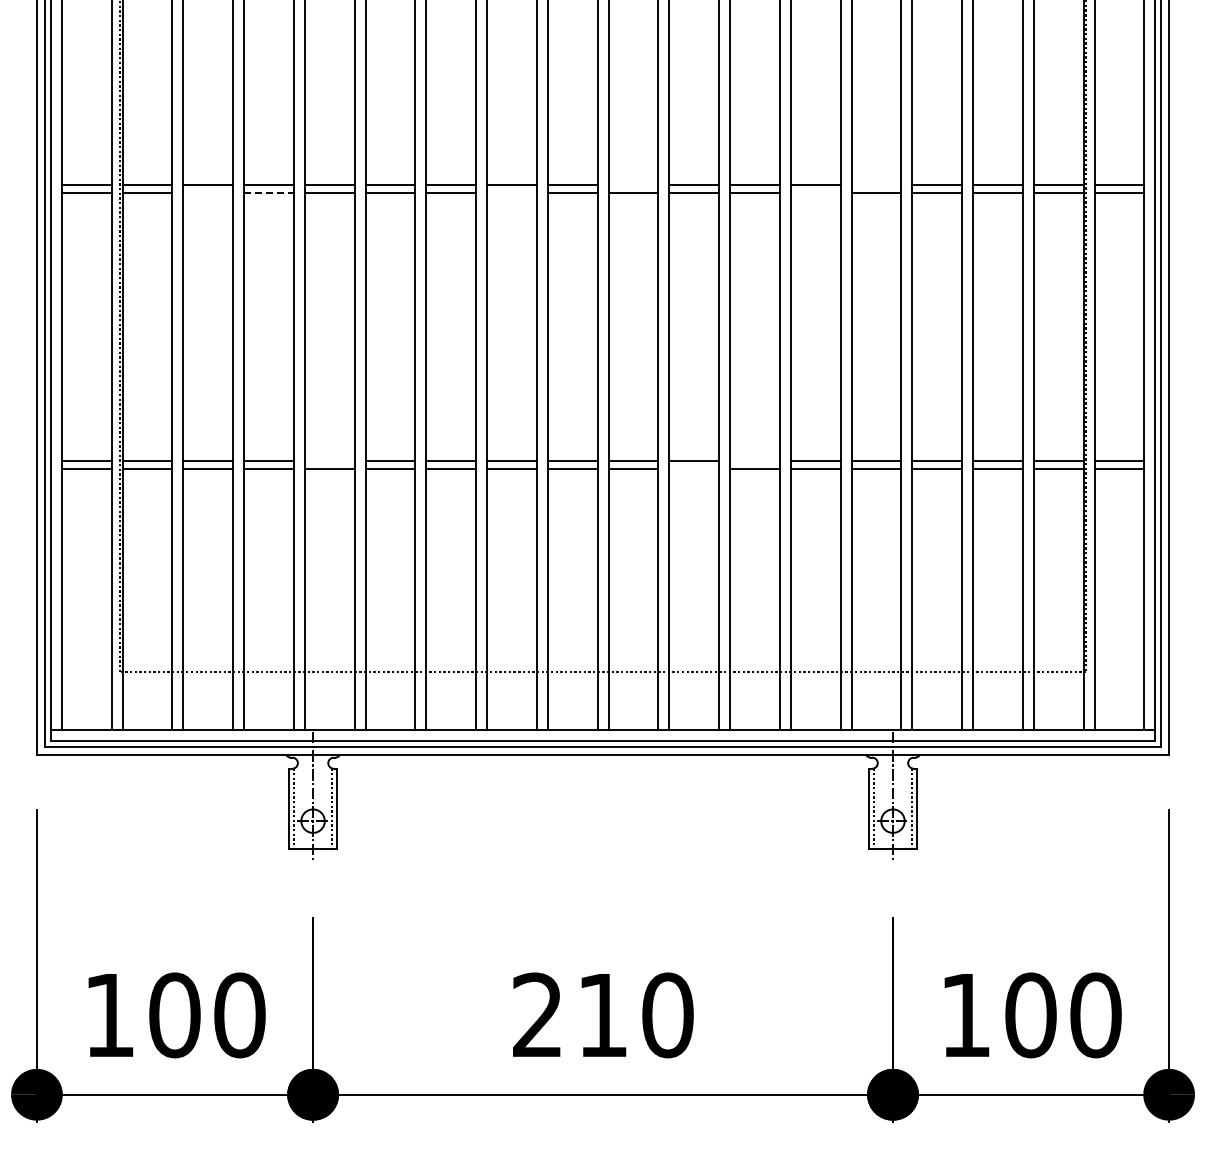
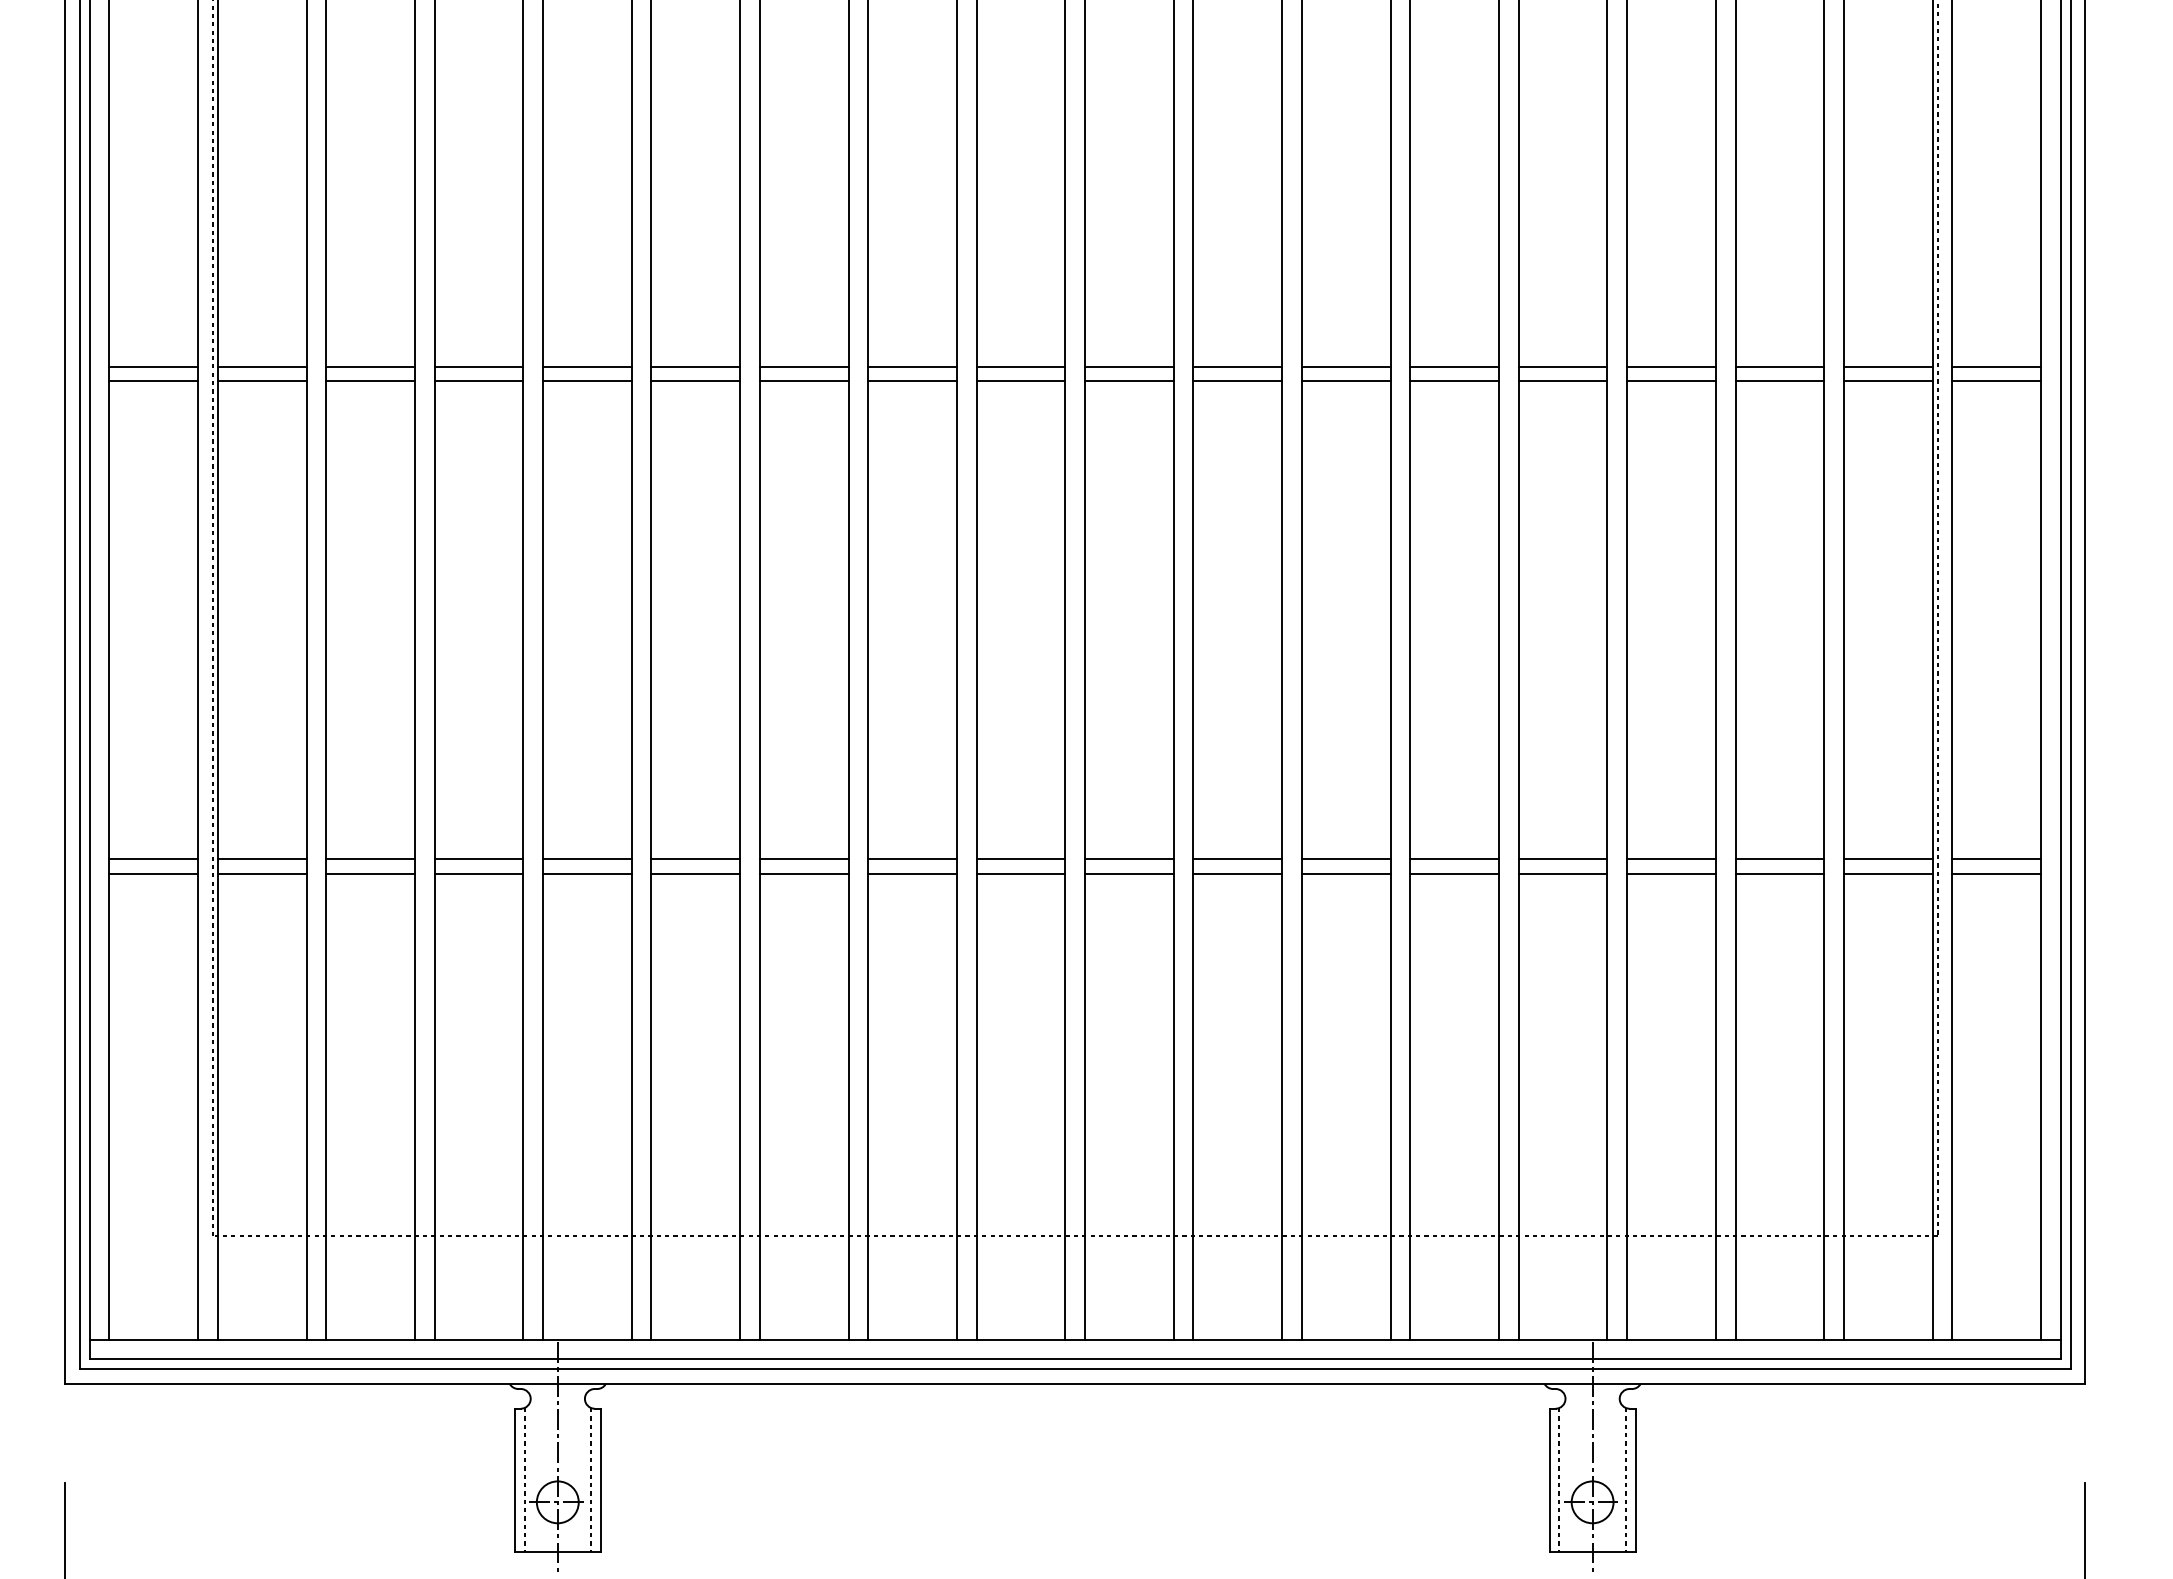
line: (633, 184) -> (1129, 366), added
line: (876, 184) -> (1563, 366), added
line: (208, 192) -> (371, 380), added
line: (268, 192) -> (478, 380), dashed -> solid
line: (511, 192) -> (911, 380), added
line: (815, 192) -> (1454, 380), added
line: (329, 460) -> (587, 858), added
line: (754, 460) -> (1345, 858), added
line: (694, 469) -> (1238, 874), added

